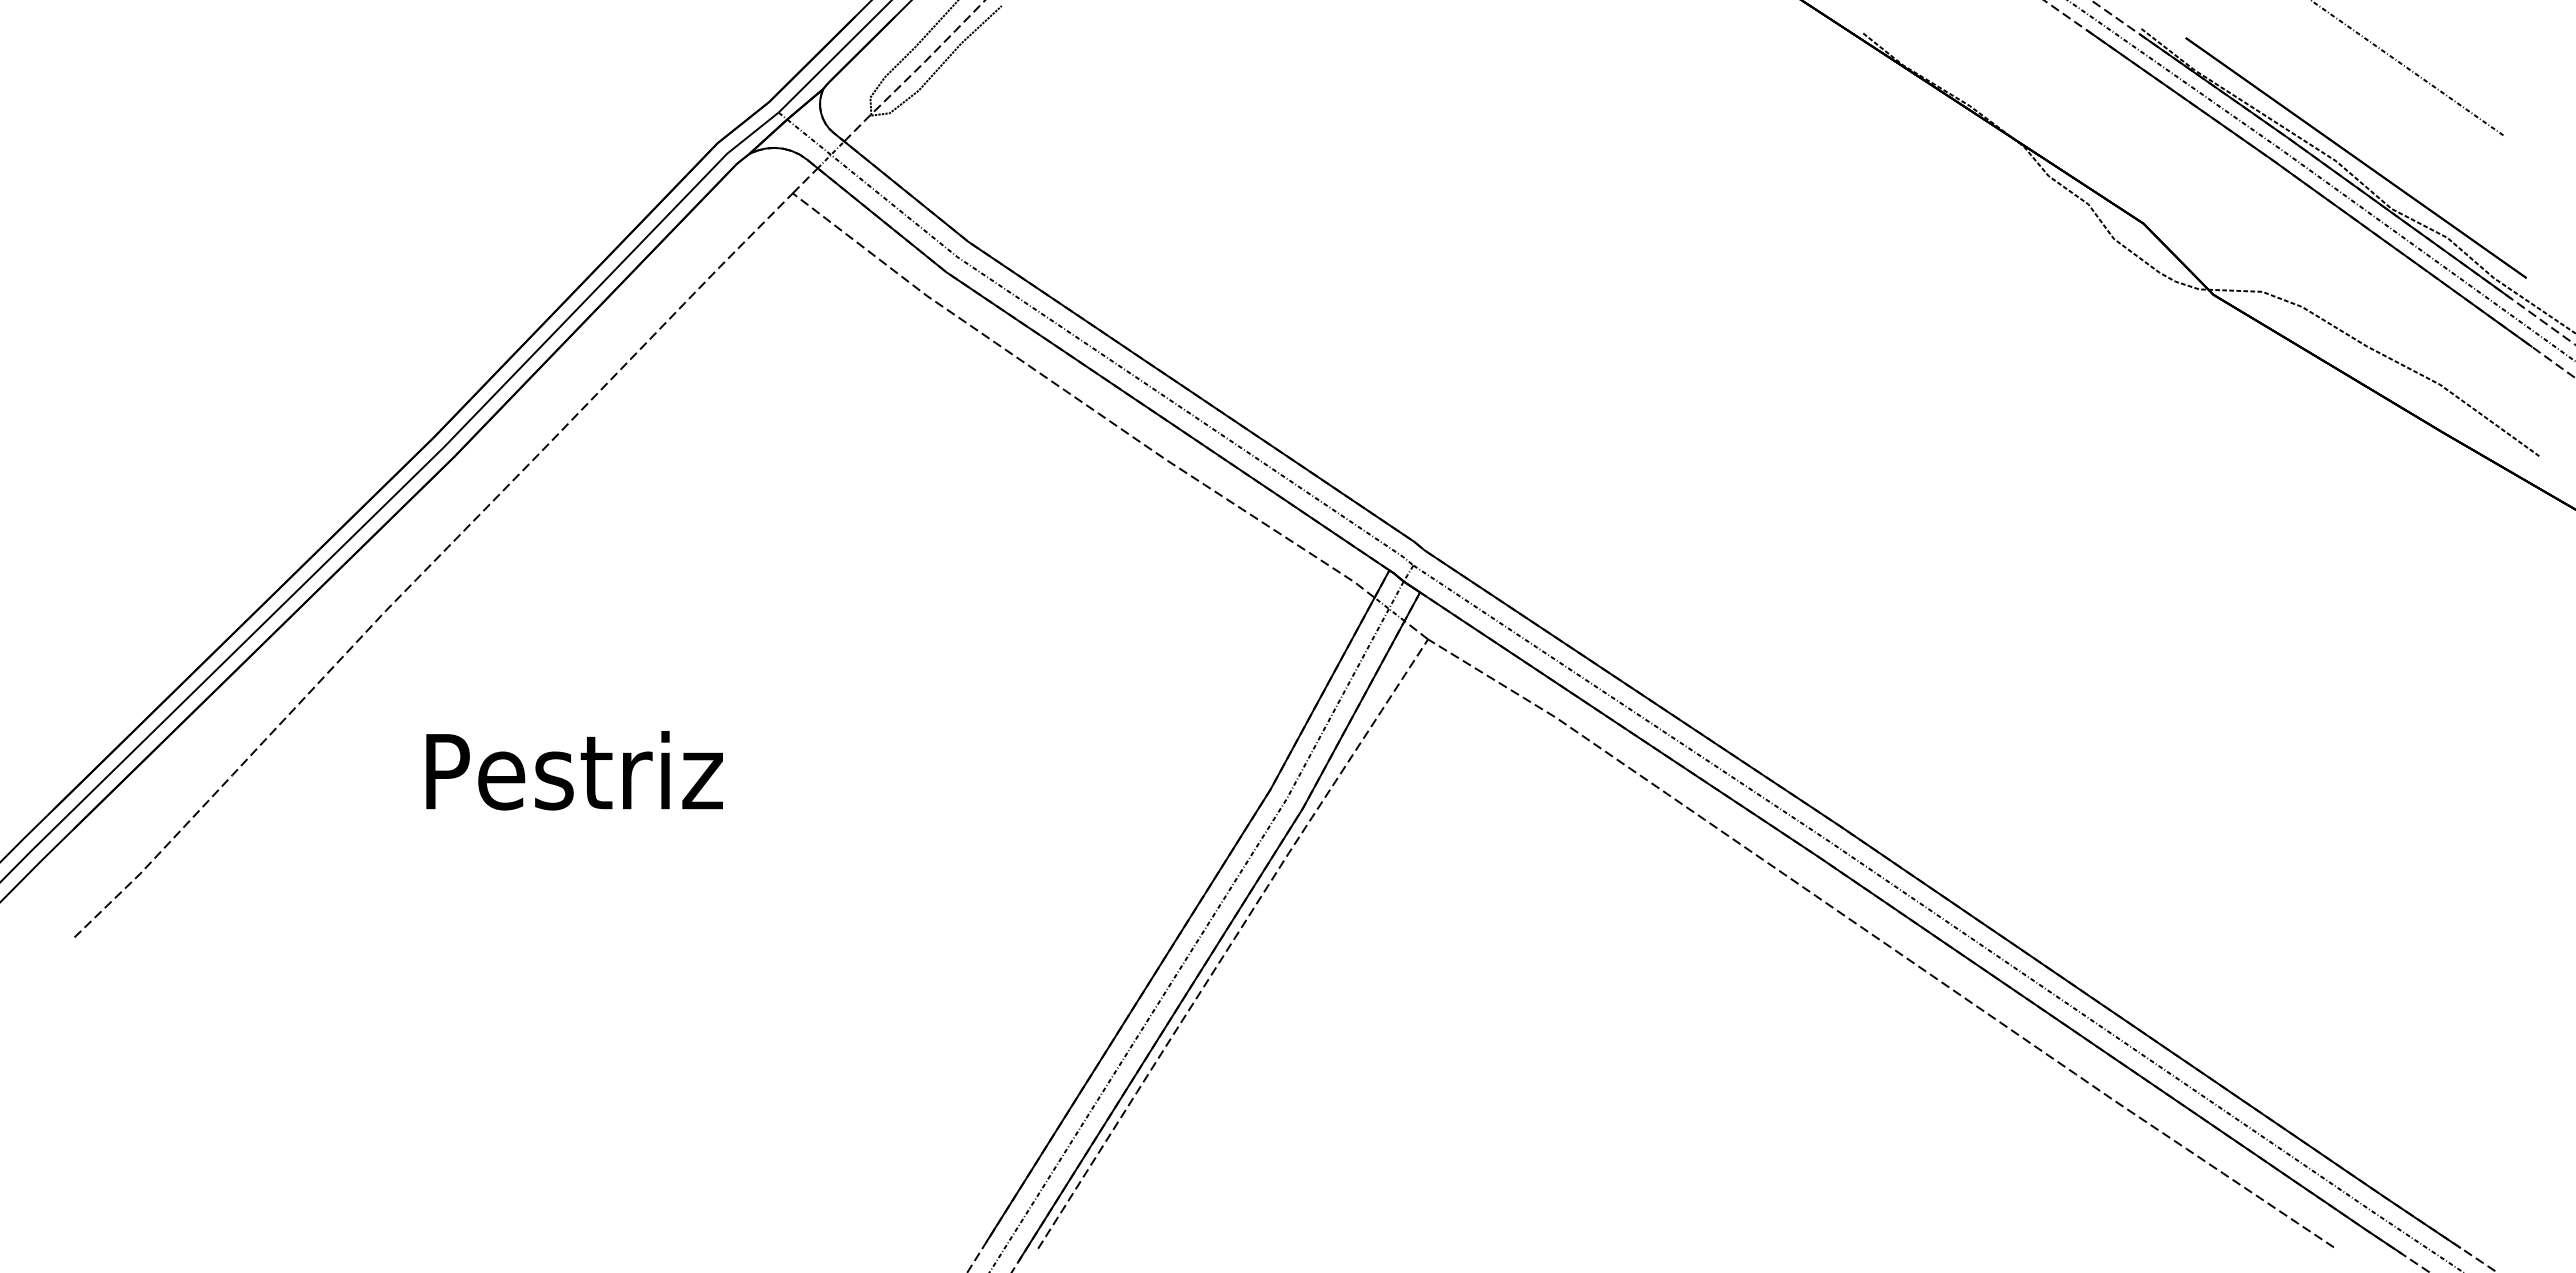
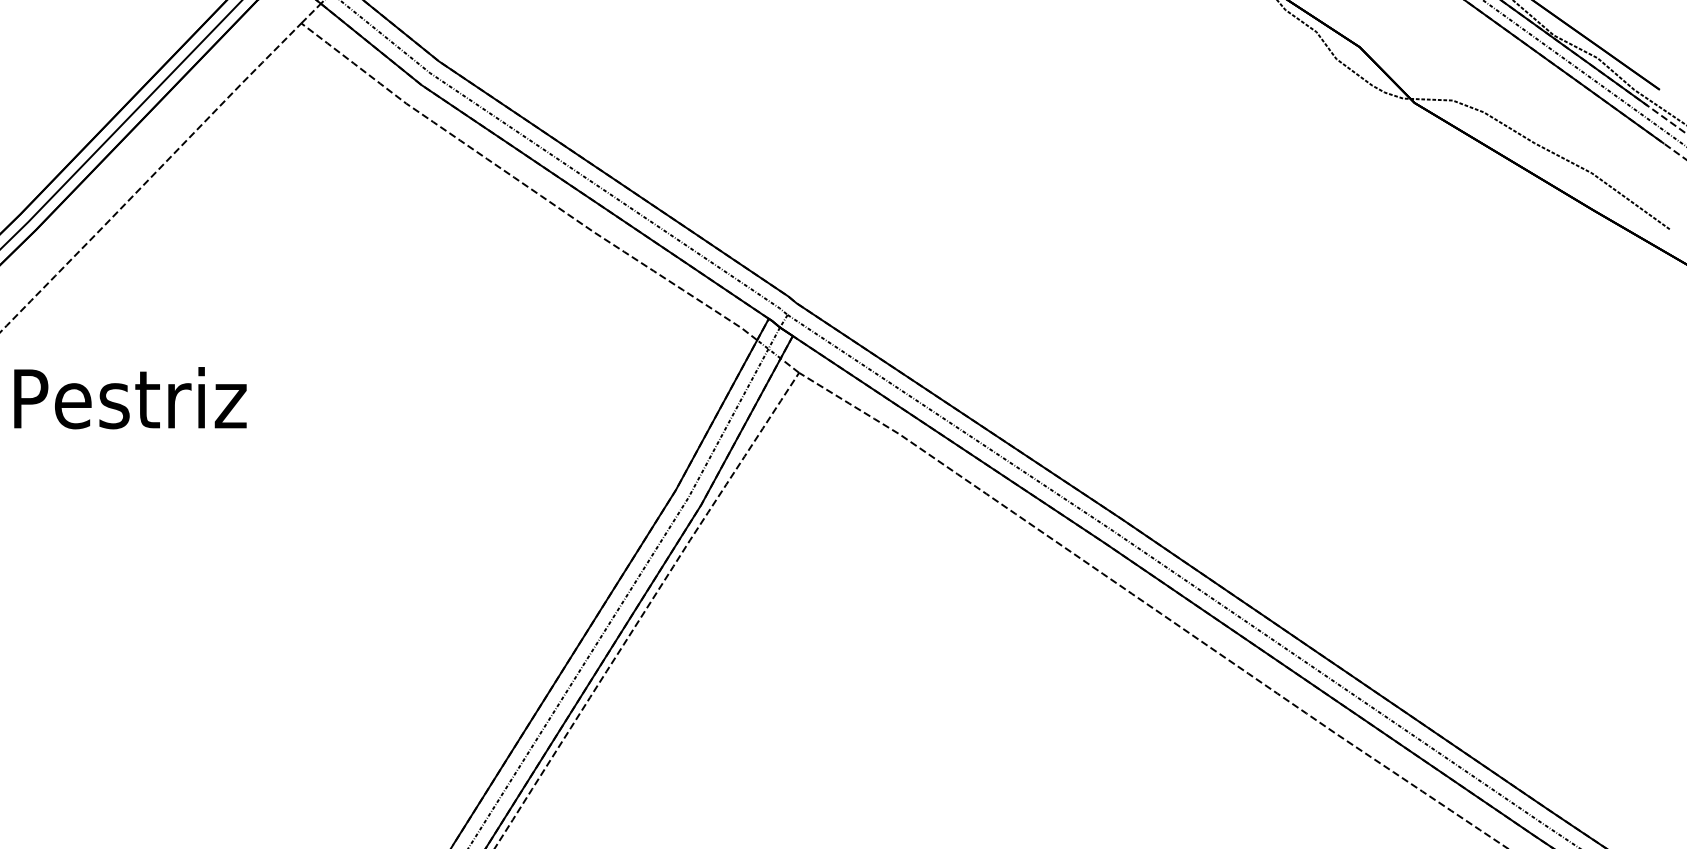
text: (574, 770) -> (130, 398), moved

